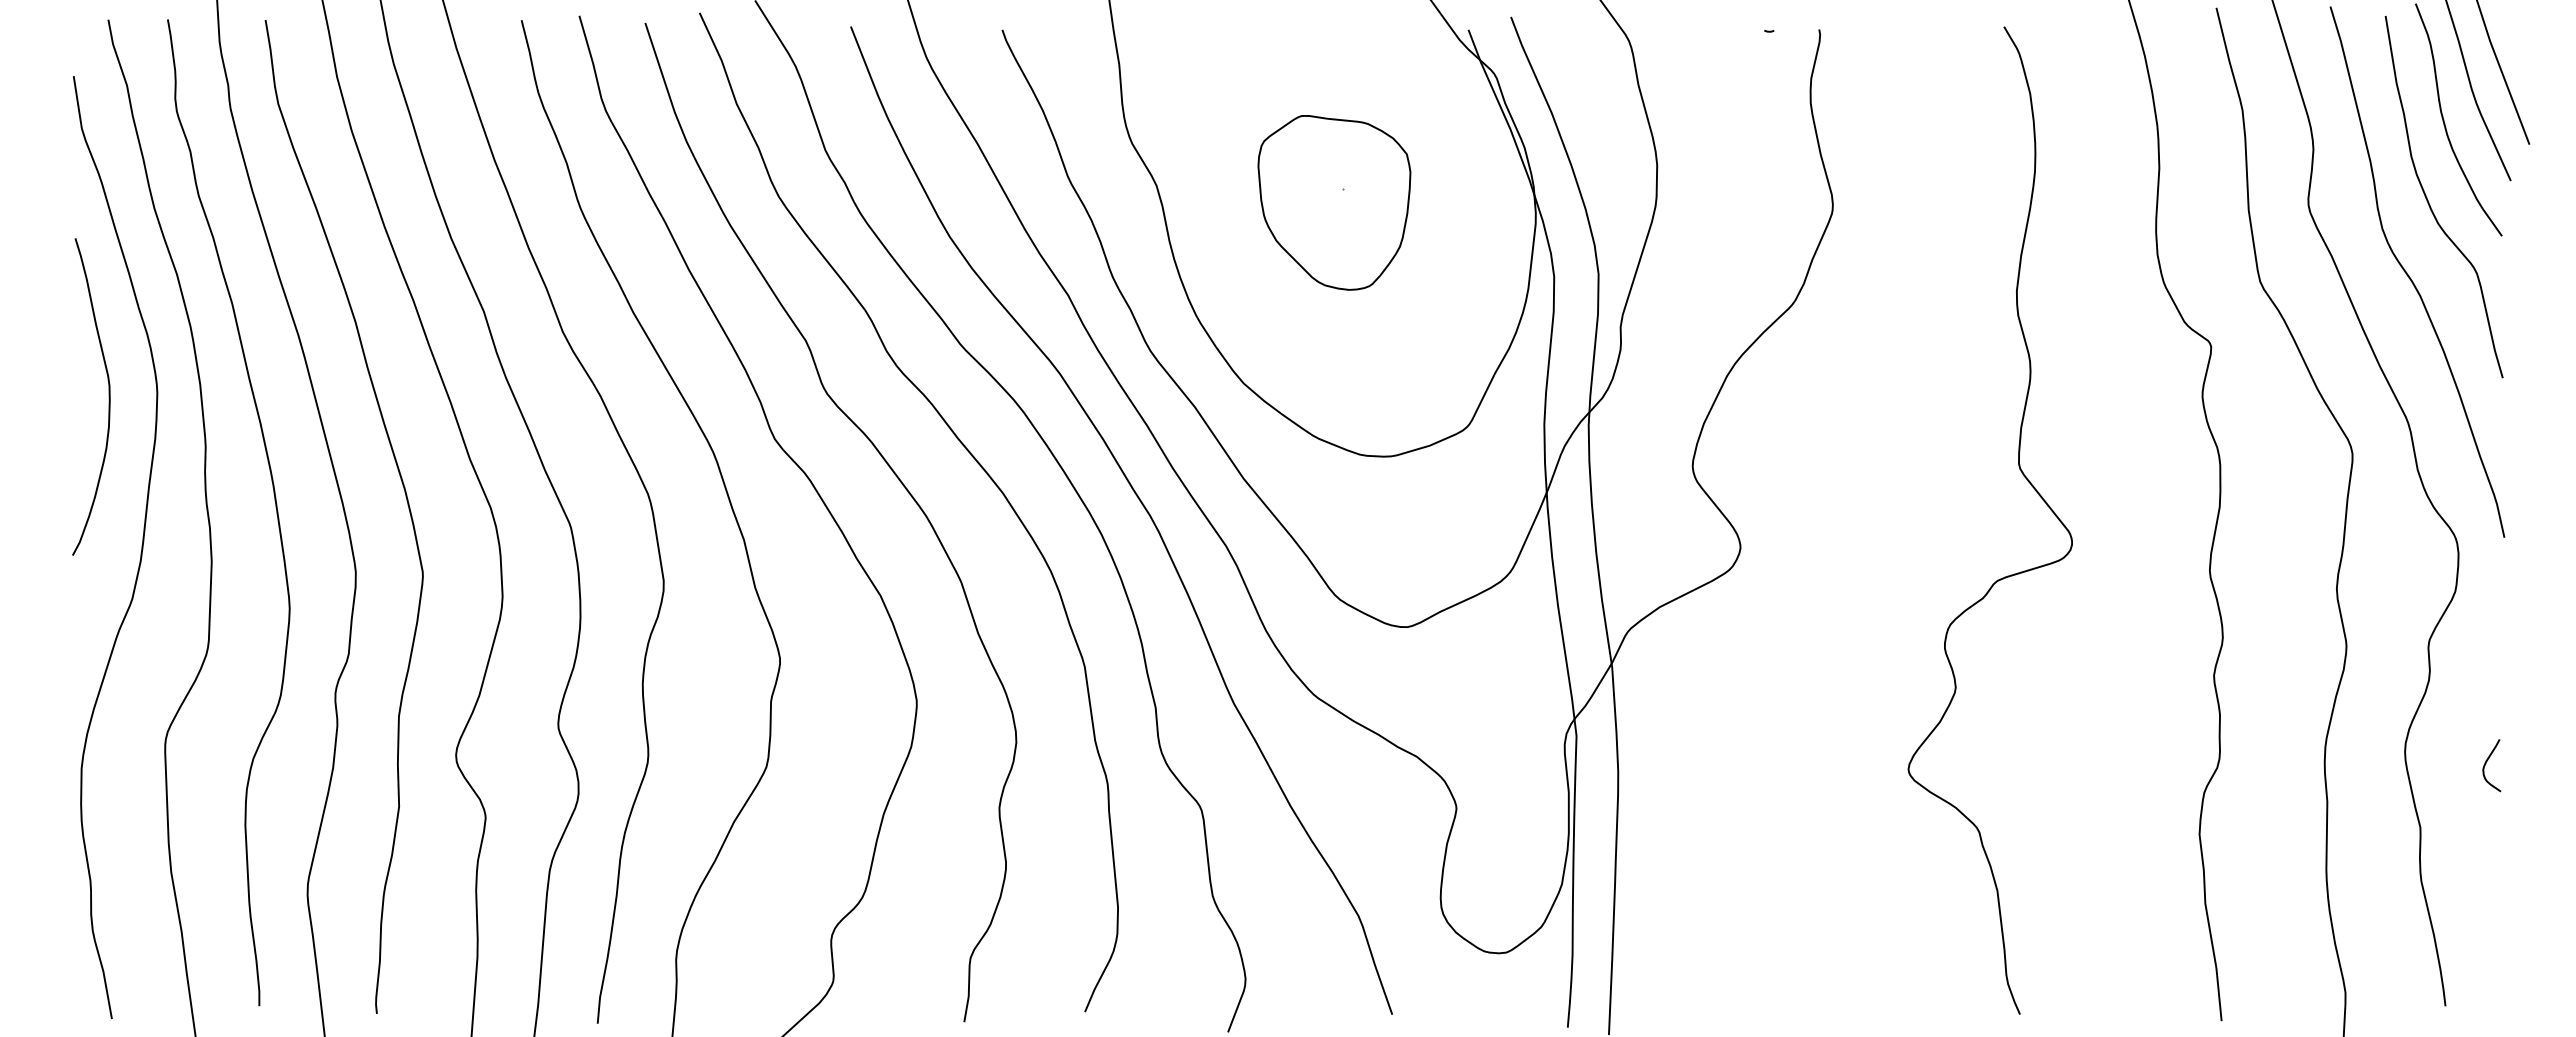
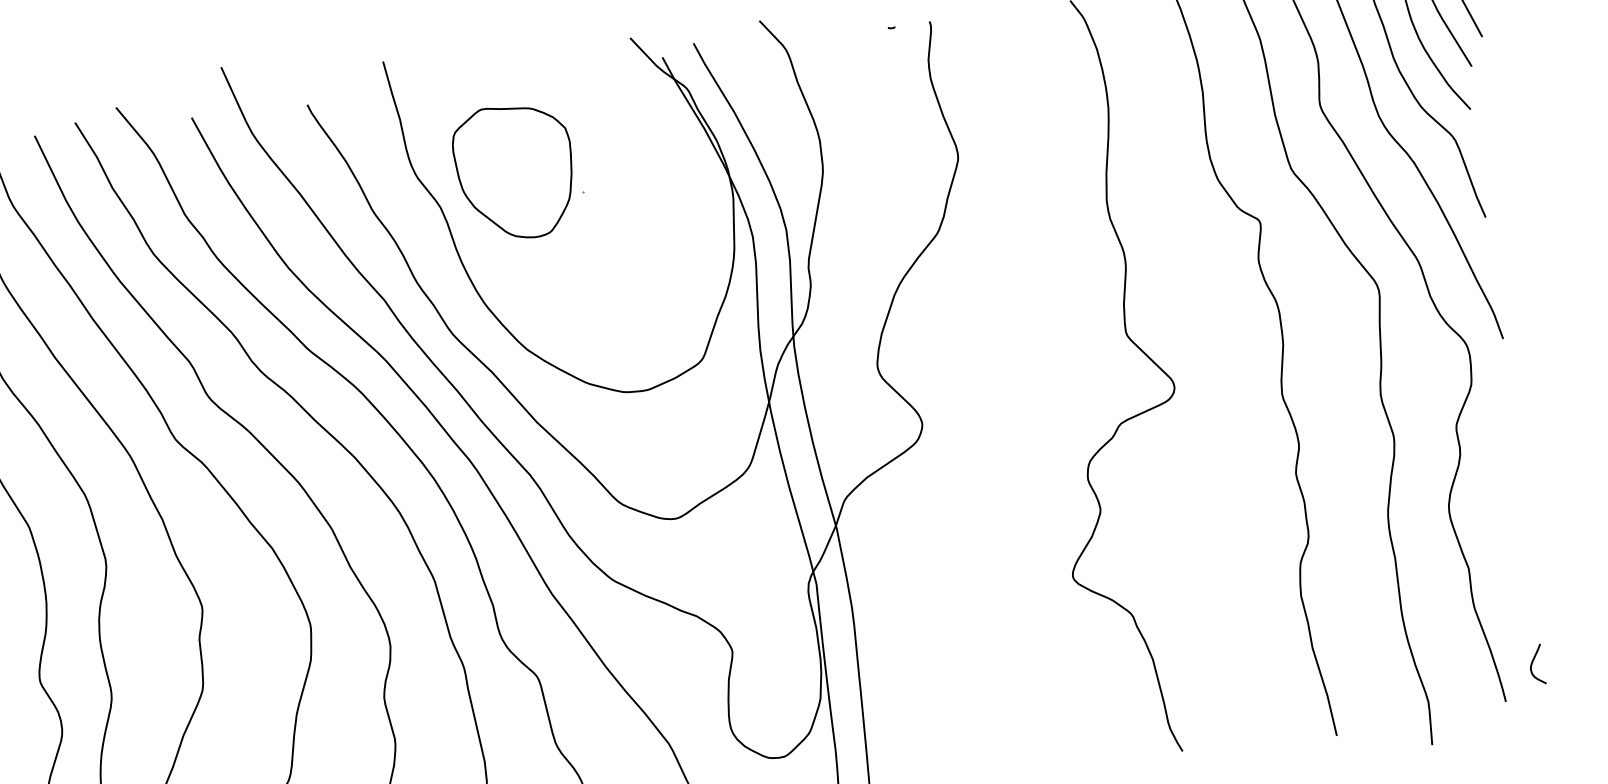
part: (1334, 202) -> (514, 172), moved
curve: (2486, 763) -> (1532, 663), moved

